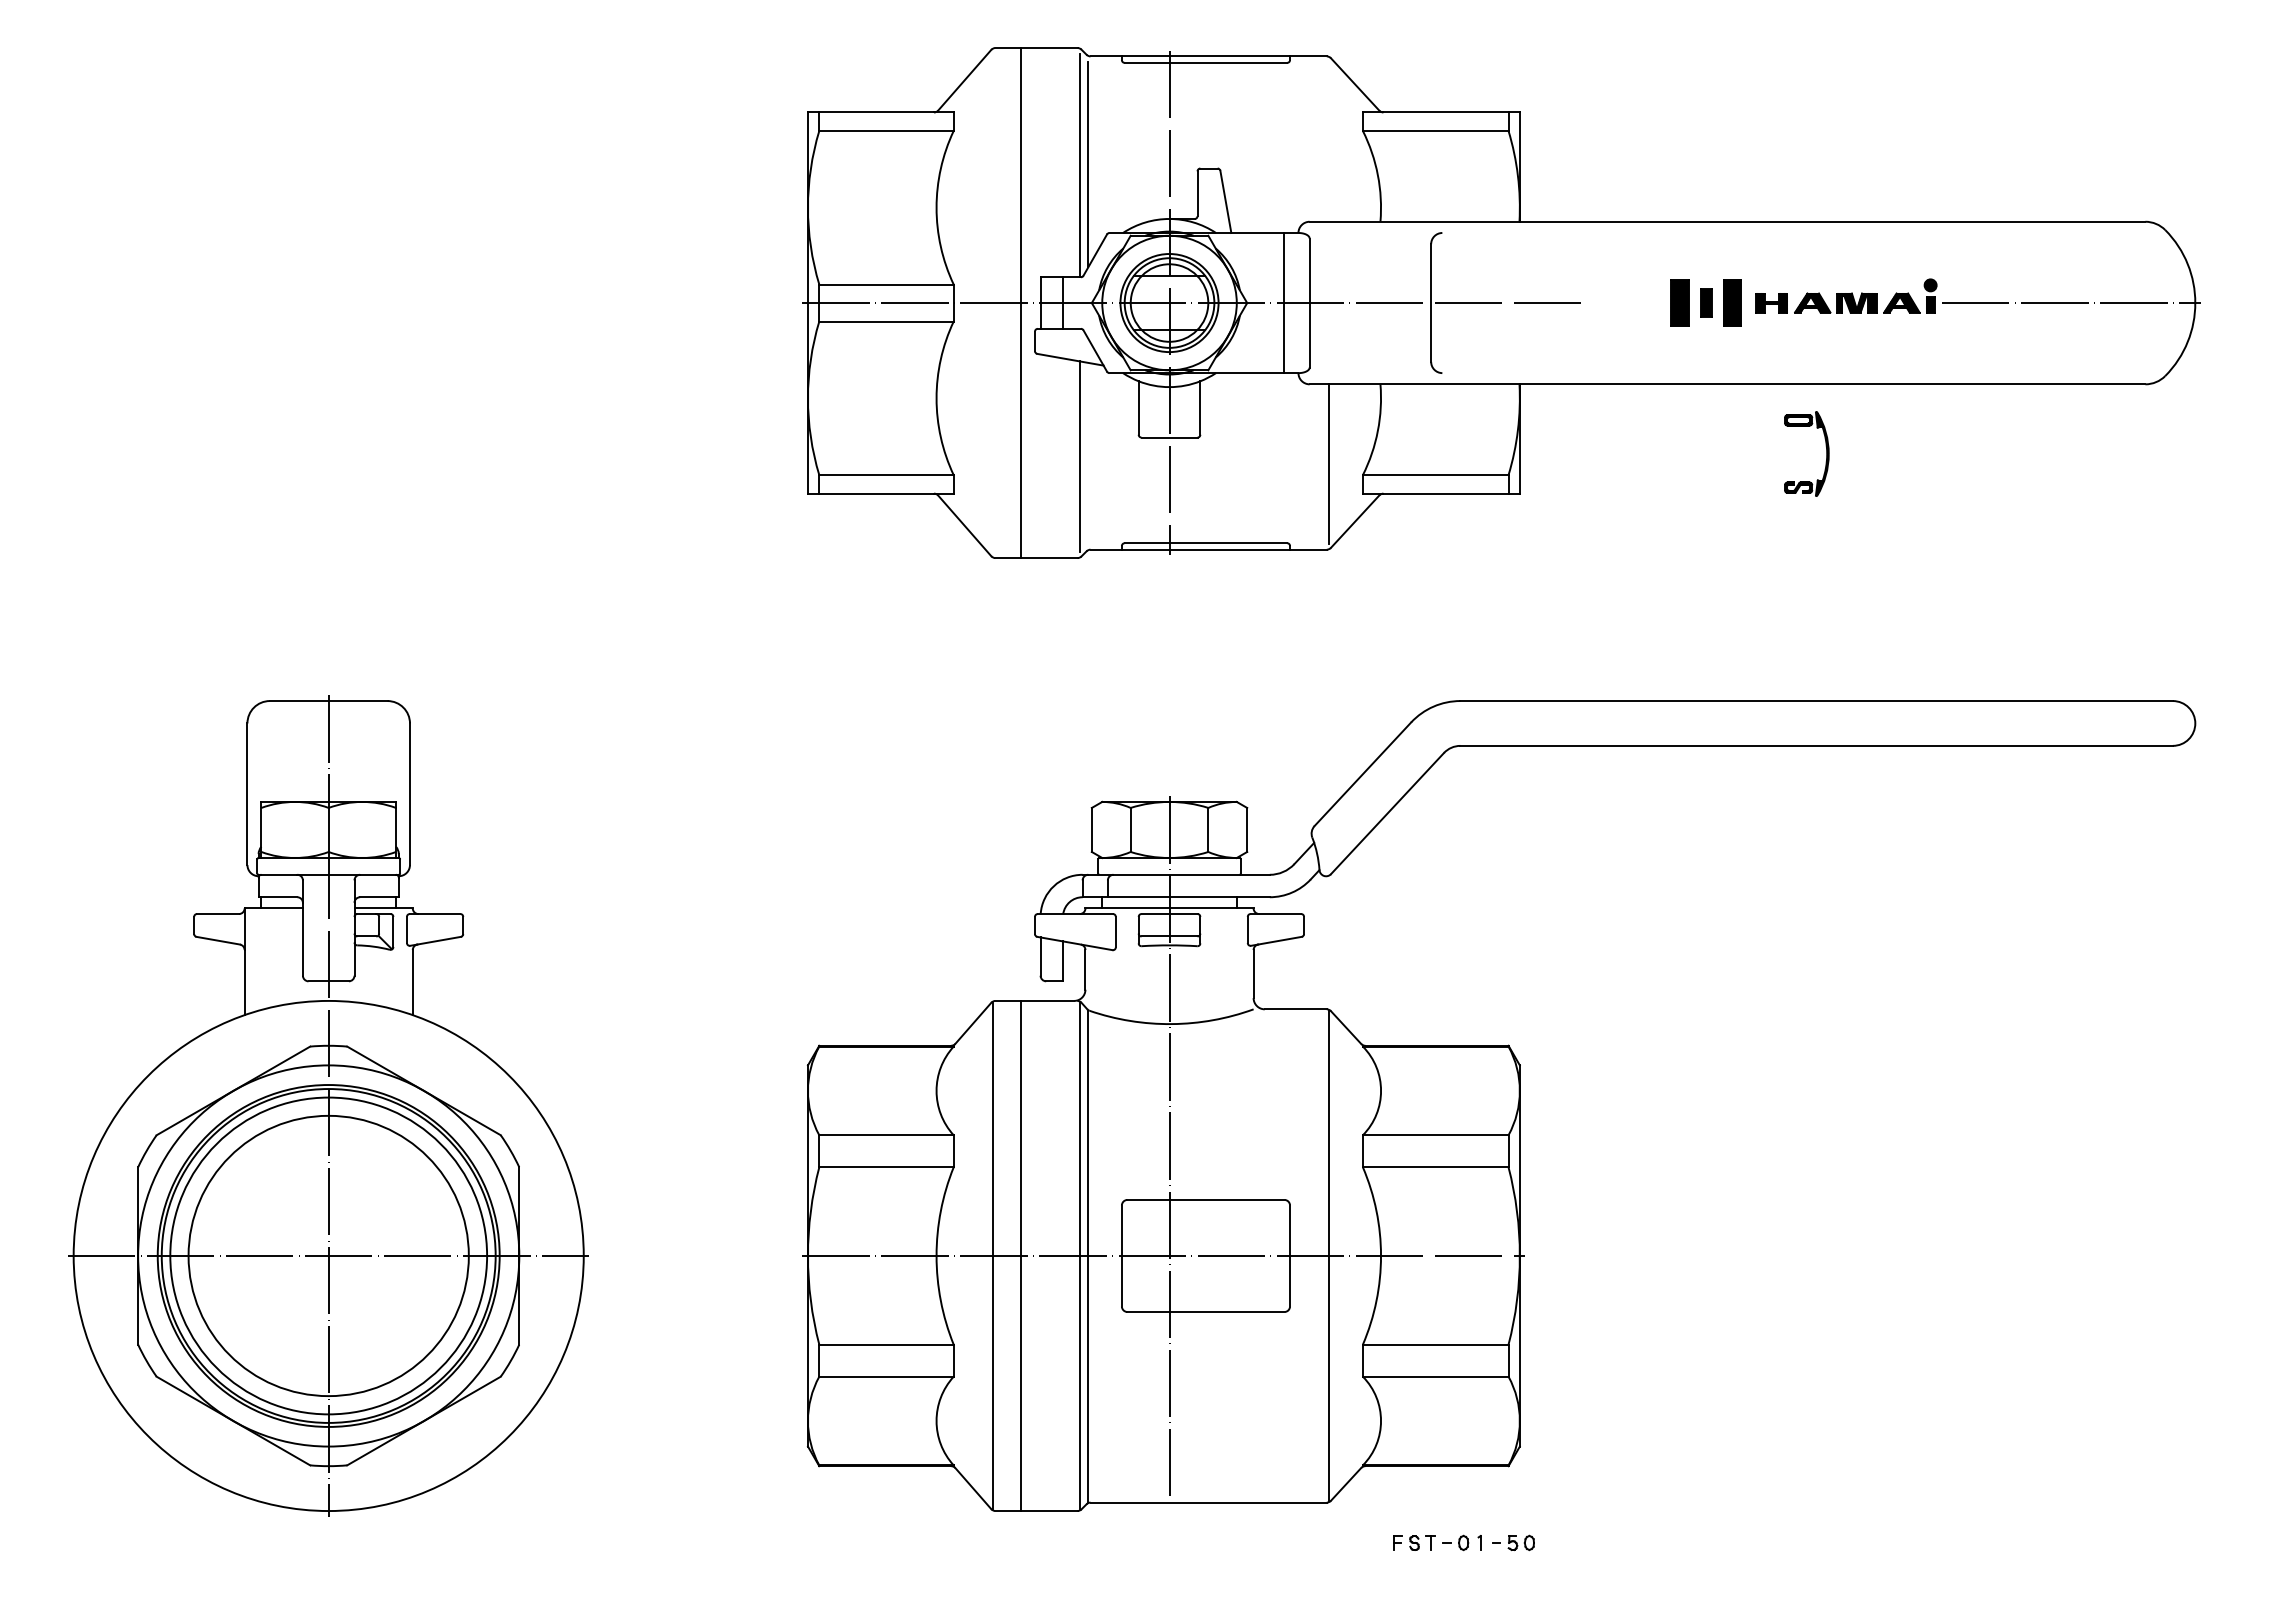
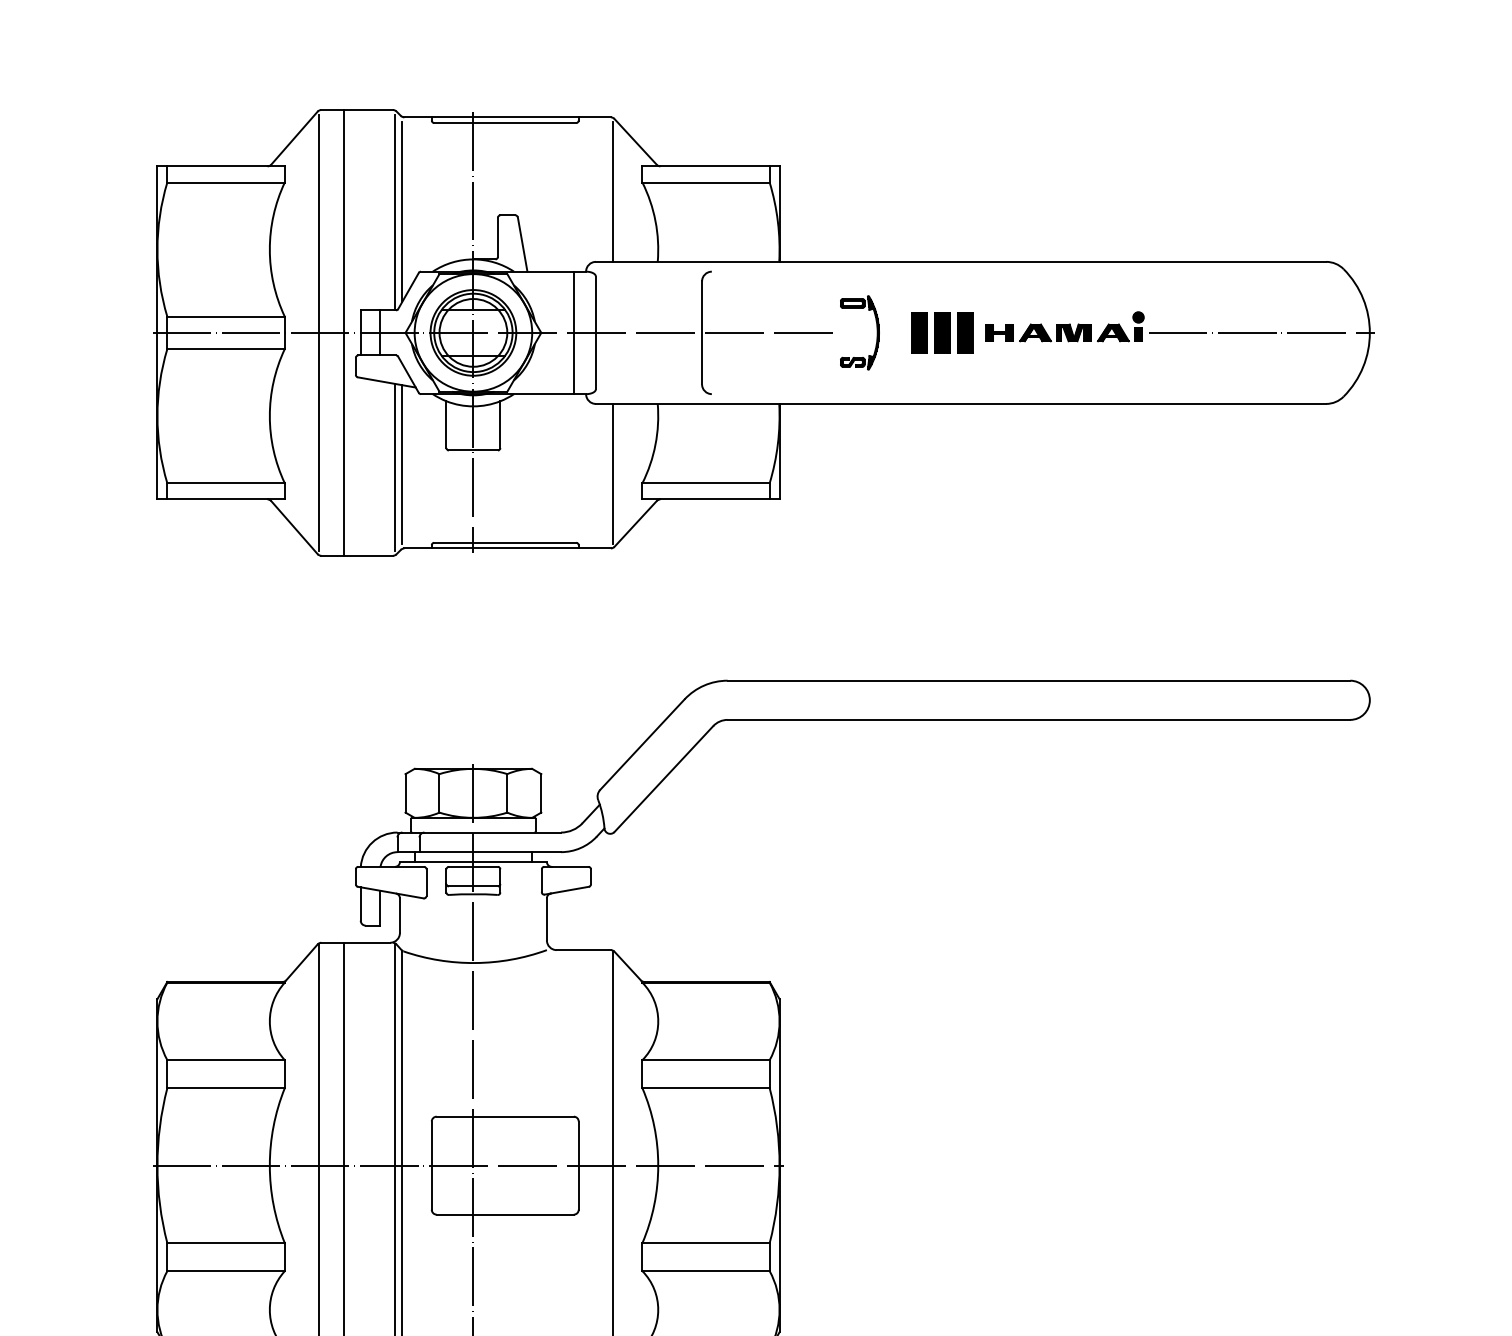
line: (1329, 141) -> (613, 191), added
line: (992, 302) -> (318, 332), added
part: (1706, 302) -> (942, 332), size x1.67
line: (1088, 453) -> (402, 464), added
part: (1826, 453) -> (877, 332), moved

